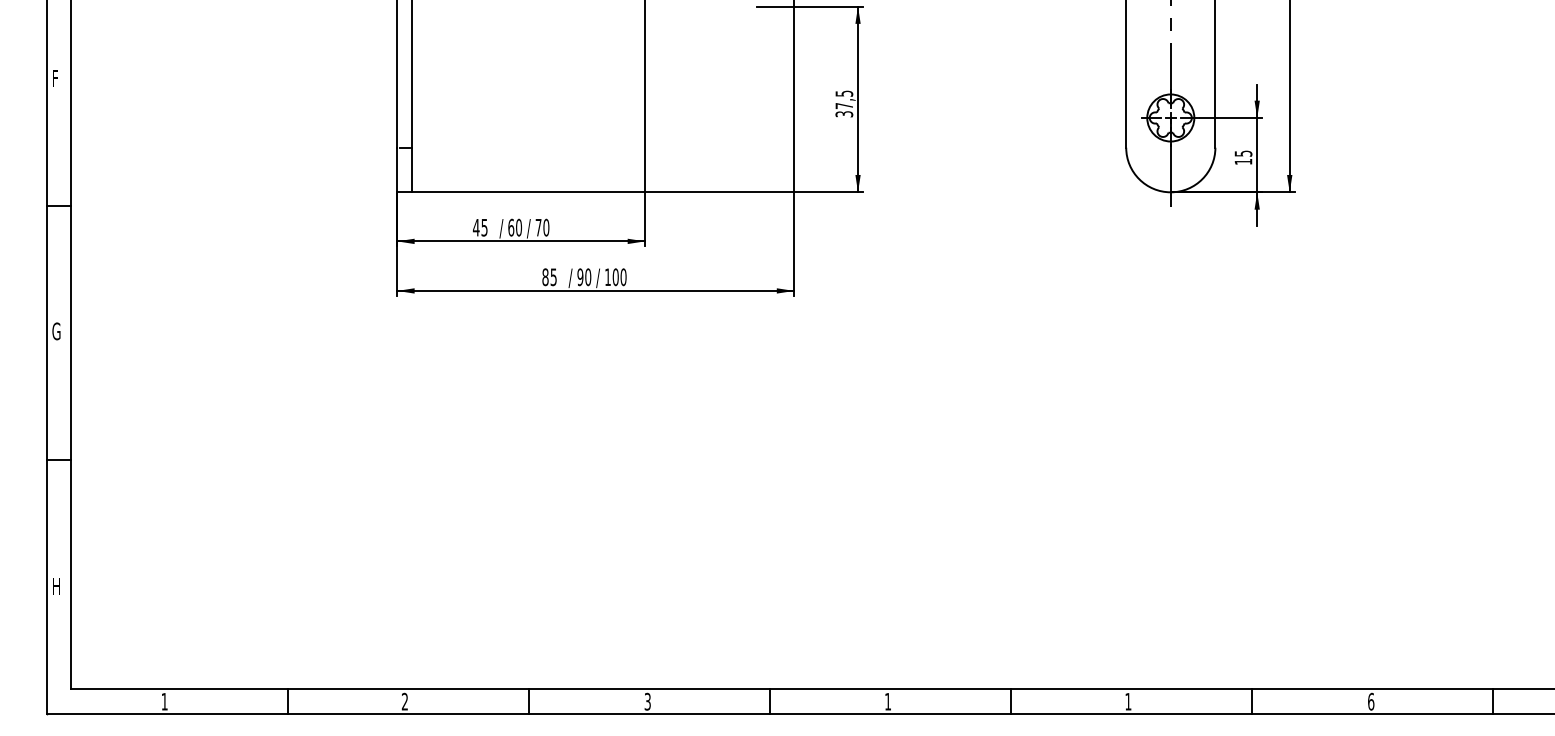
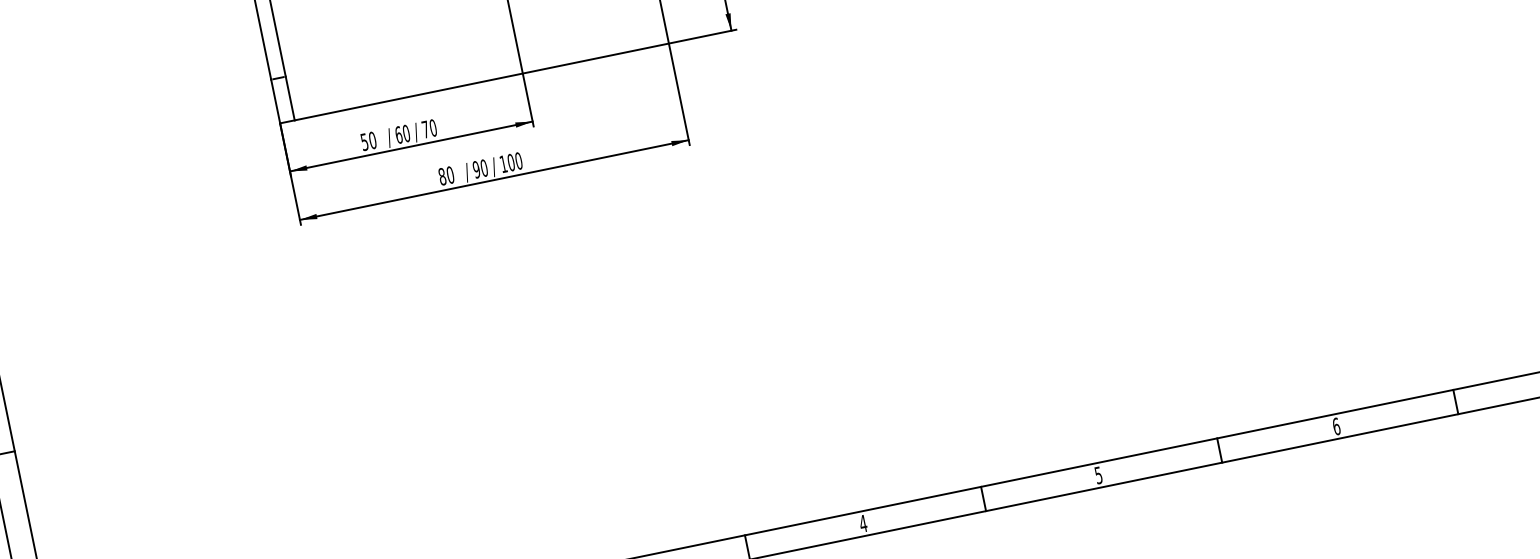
text: (479, 227) -> (367, 141), 45 -> 50
text: (553, 277) -> (450, 175), 85 -> 80
text: (887, 701) -> (862, 523), 1 -> 4
text: (1128, 701) -> (1098, 475), 1 -> 5

